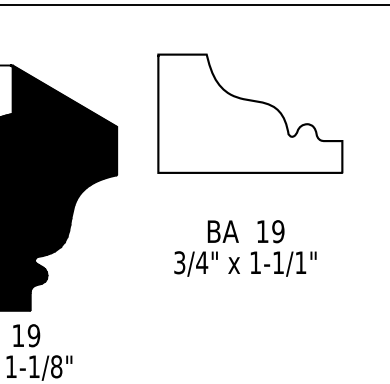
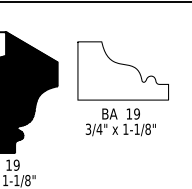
part: (248, 112) -> (122, 70), moved
text: (299, 261) -> (147, 128), 1-1/1" -> 1-1/8"

